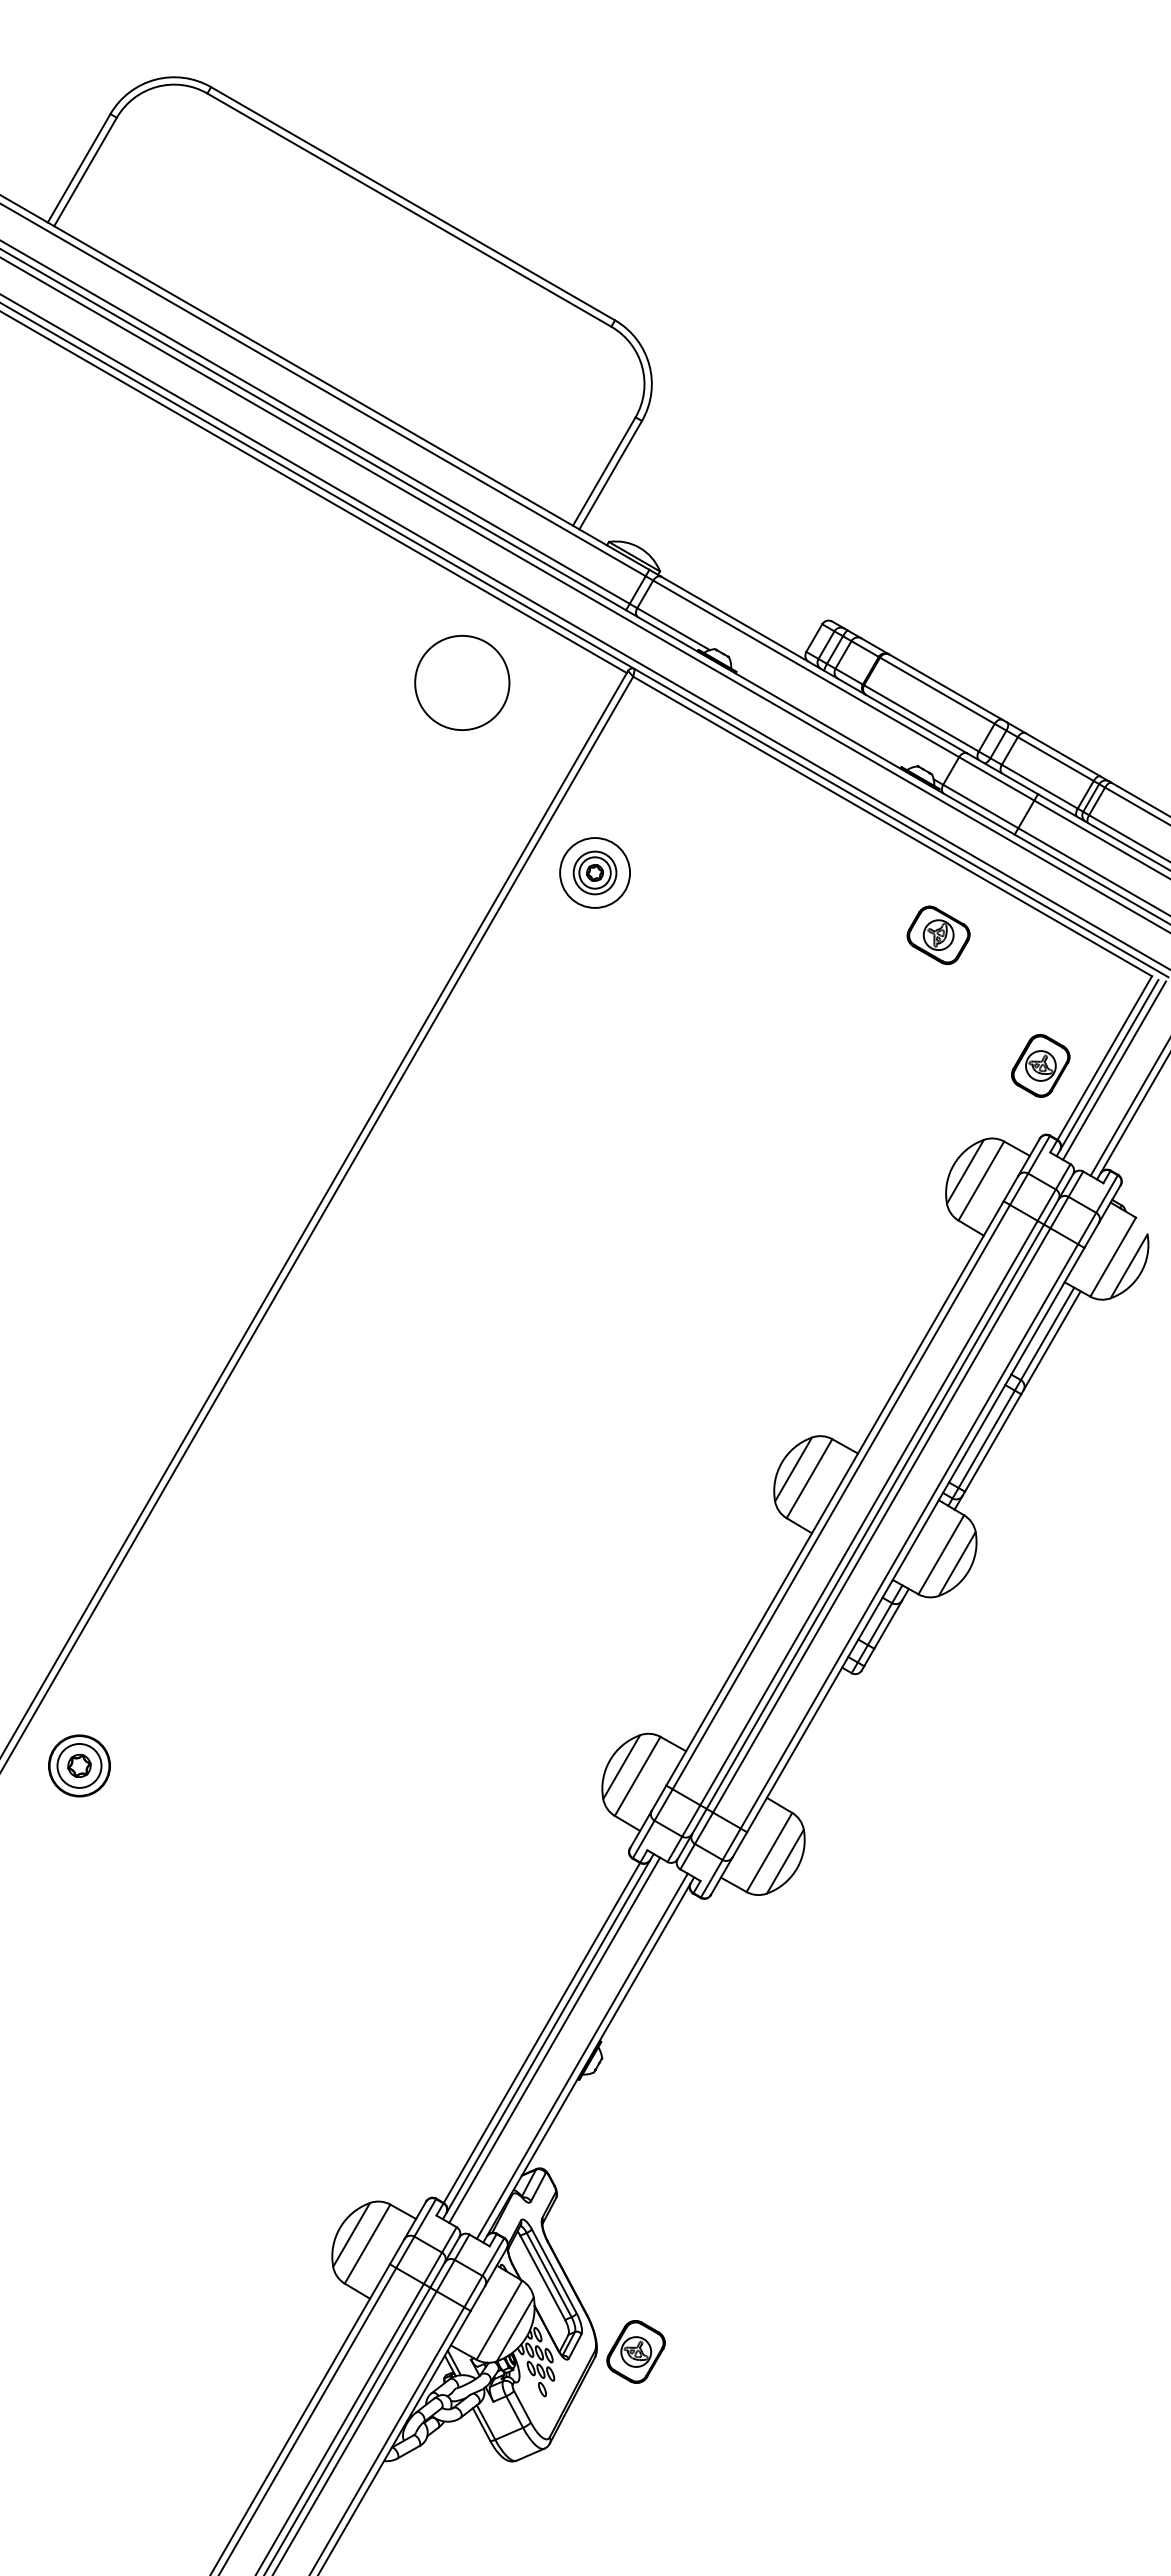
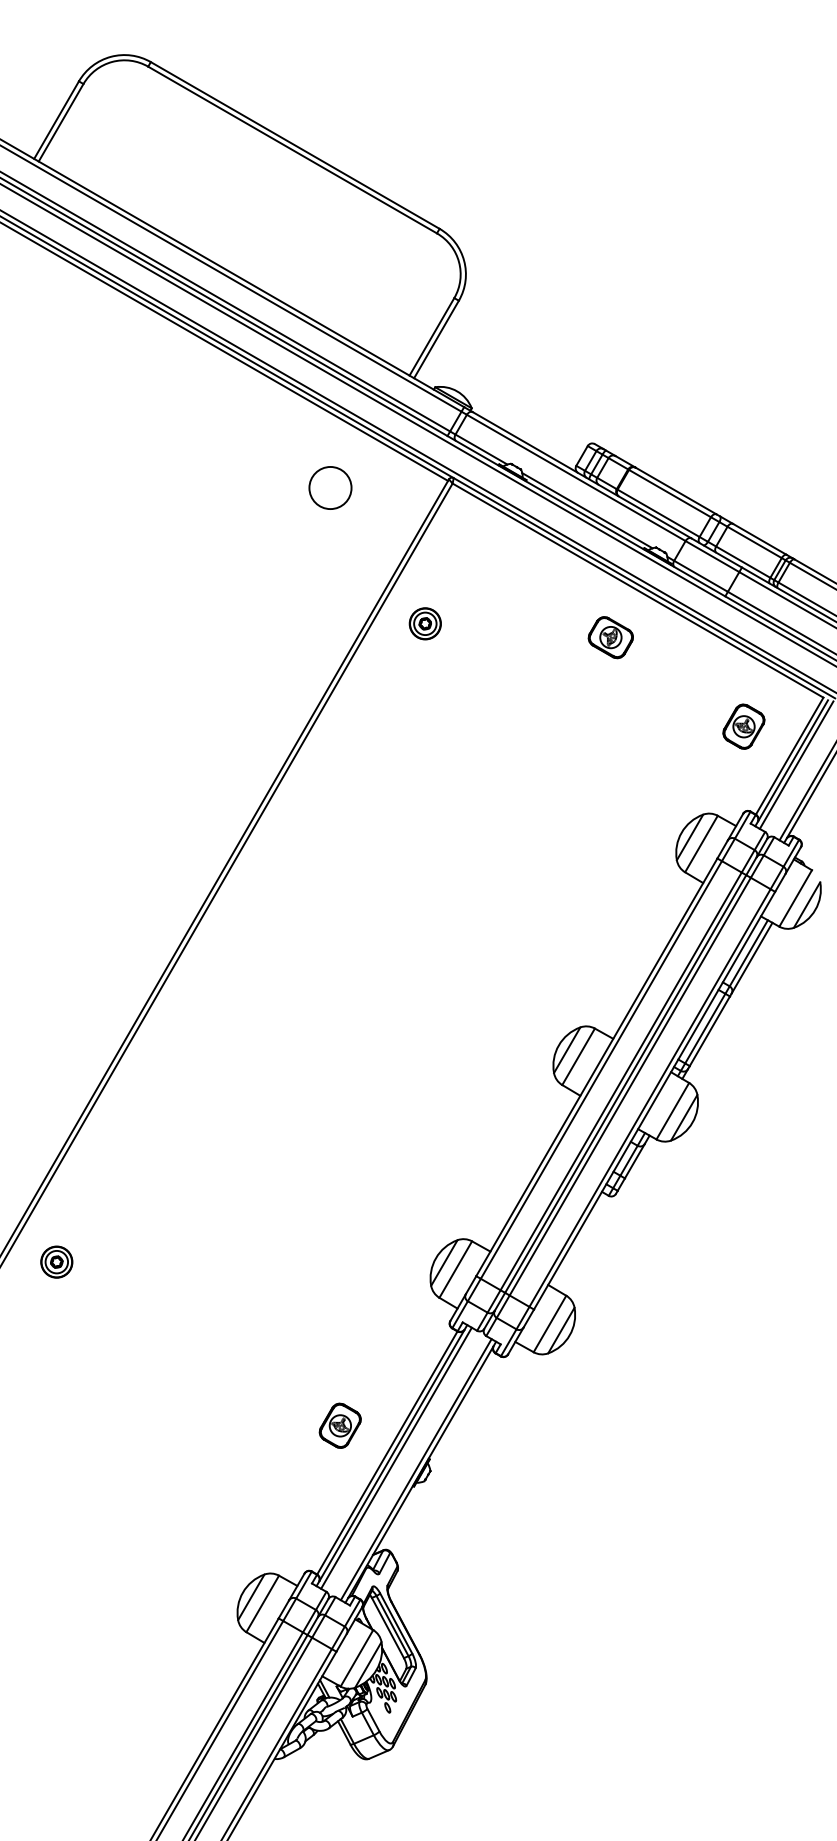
circle: (462, 682) -> (330, 487), size x0.62
line: (821, 714) -> (587, 510), added
circle: (594, 872) -> (424, 623), size x0.62
part: (938, 934) -> (610, 637), moved
part: (1040, 1065) -> (743, 726), moved
part: (79, 1765) -> (56, 1261), size x0.71
part: (635, 2351) -> (339, 1425), moved

